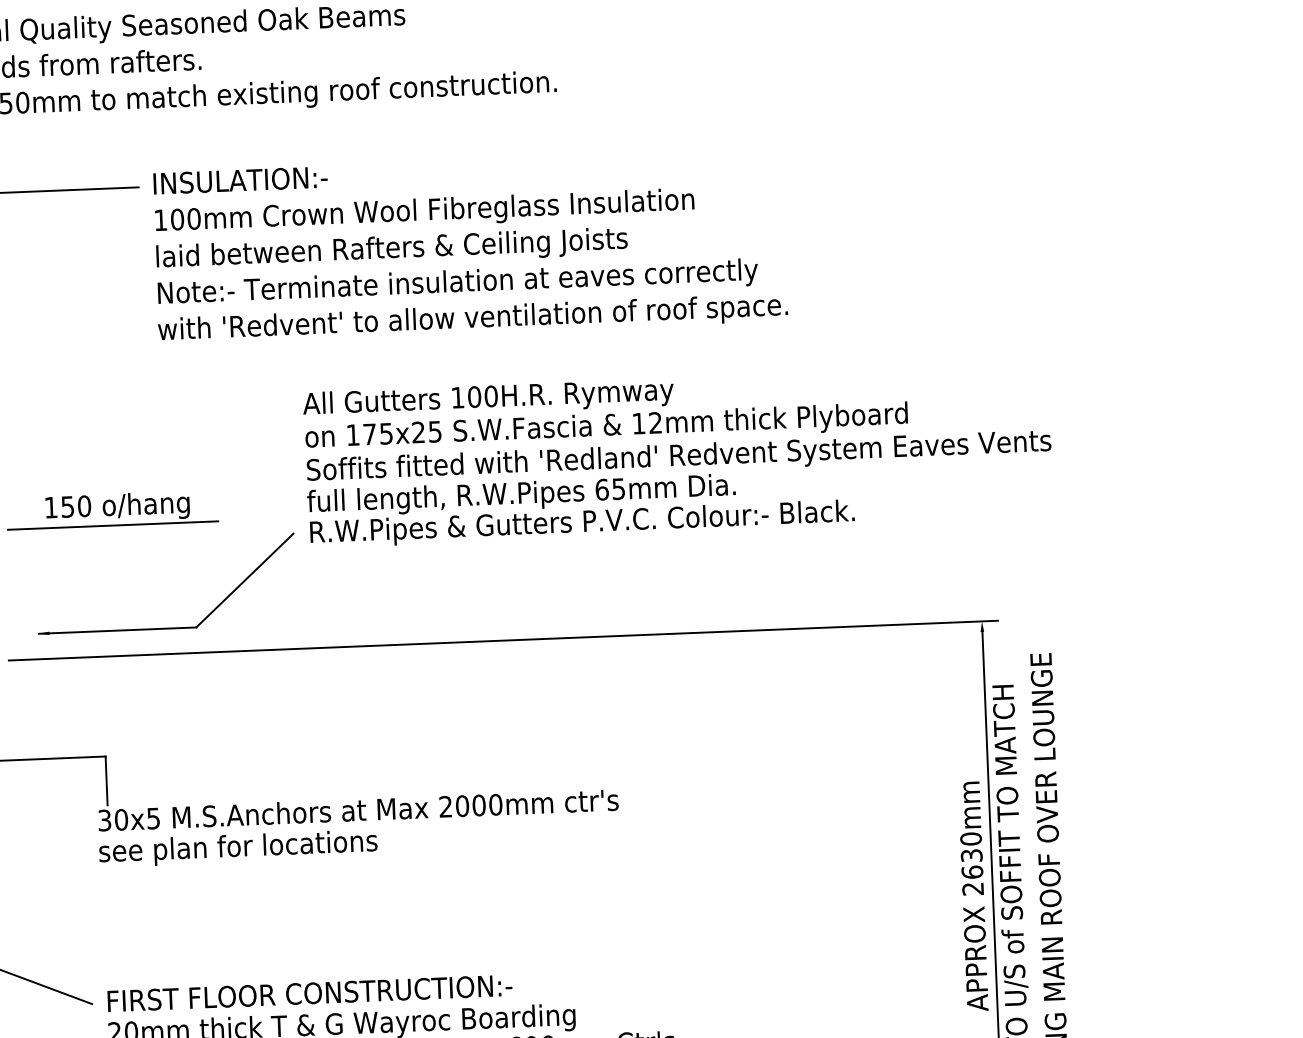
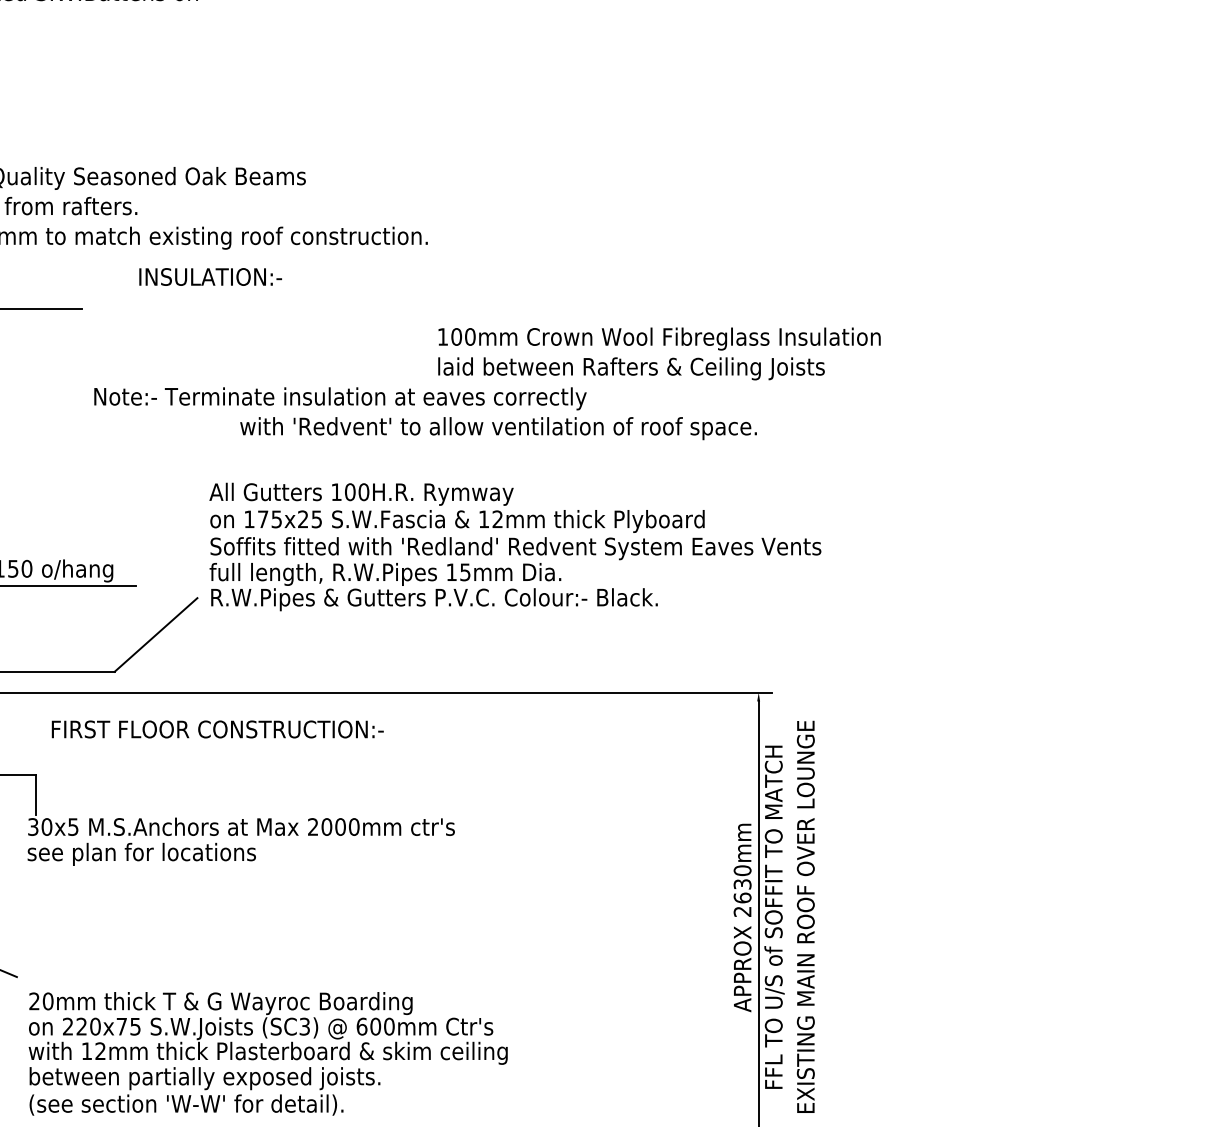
text: (240, 179) -> (210, 276), moved
text: (425, 229) -> (659, 353), moved
text: (472, 319) -> (498, 428), moved
text: (601, 489) -> (451, 572), 65mm -> 15mm
text: (309, 993) -> (217, 729), moved

